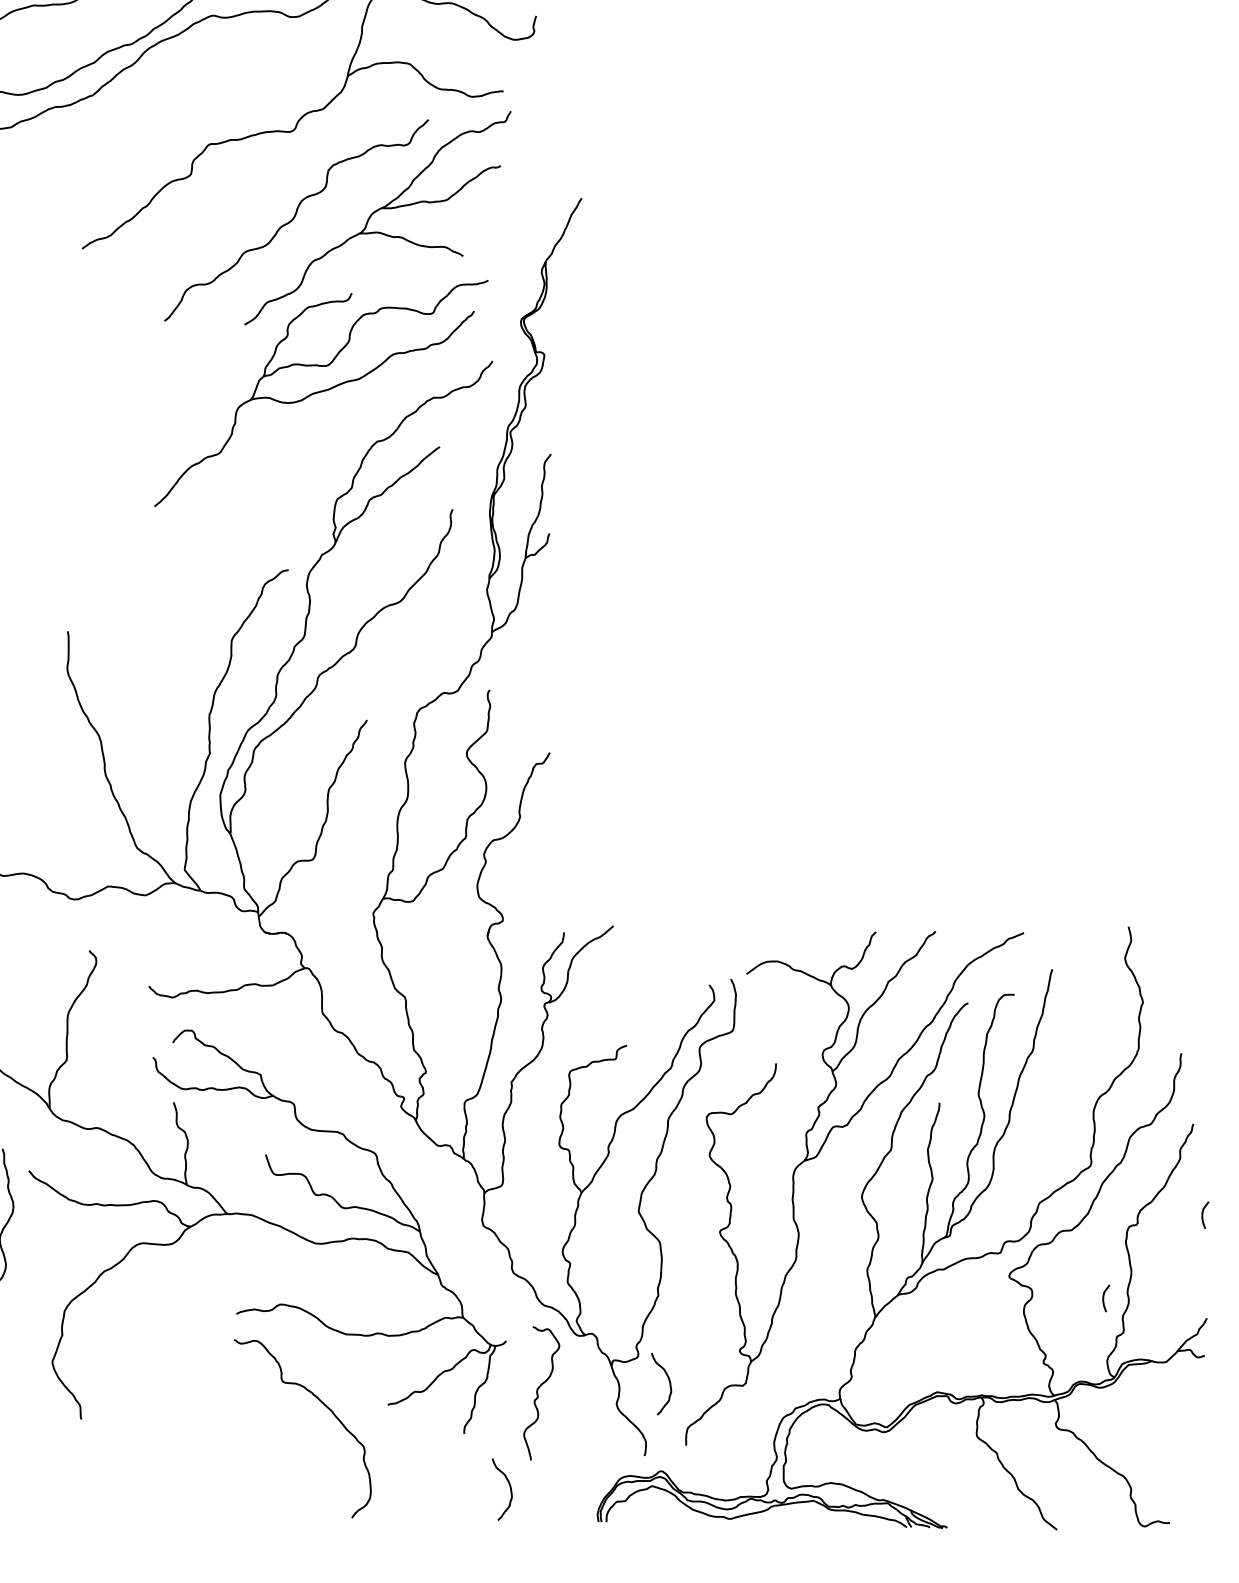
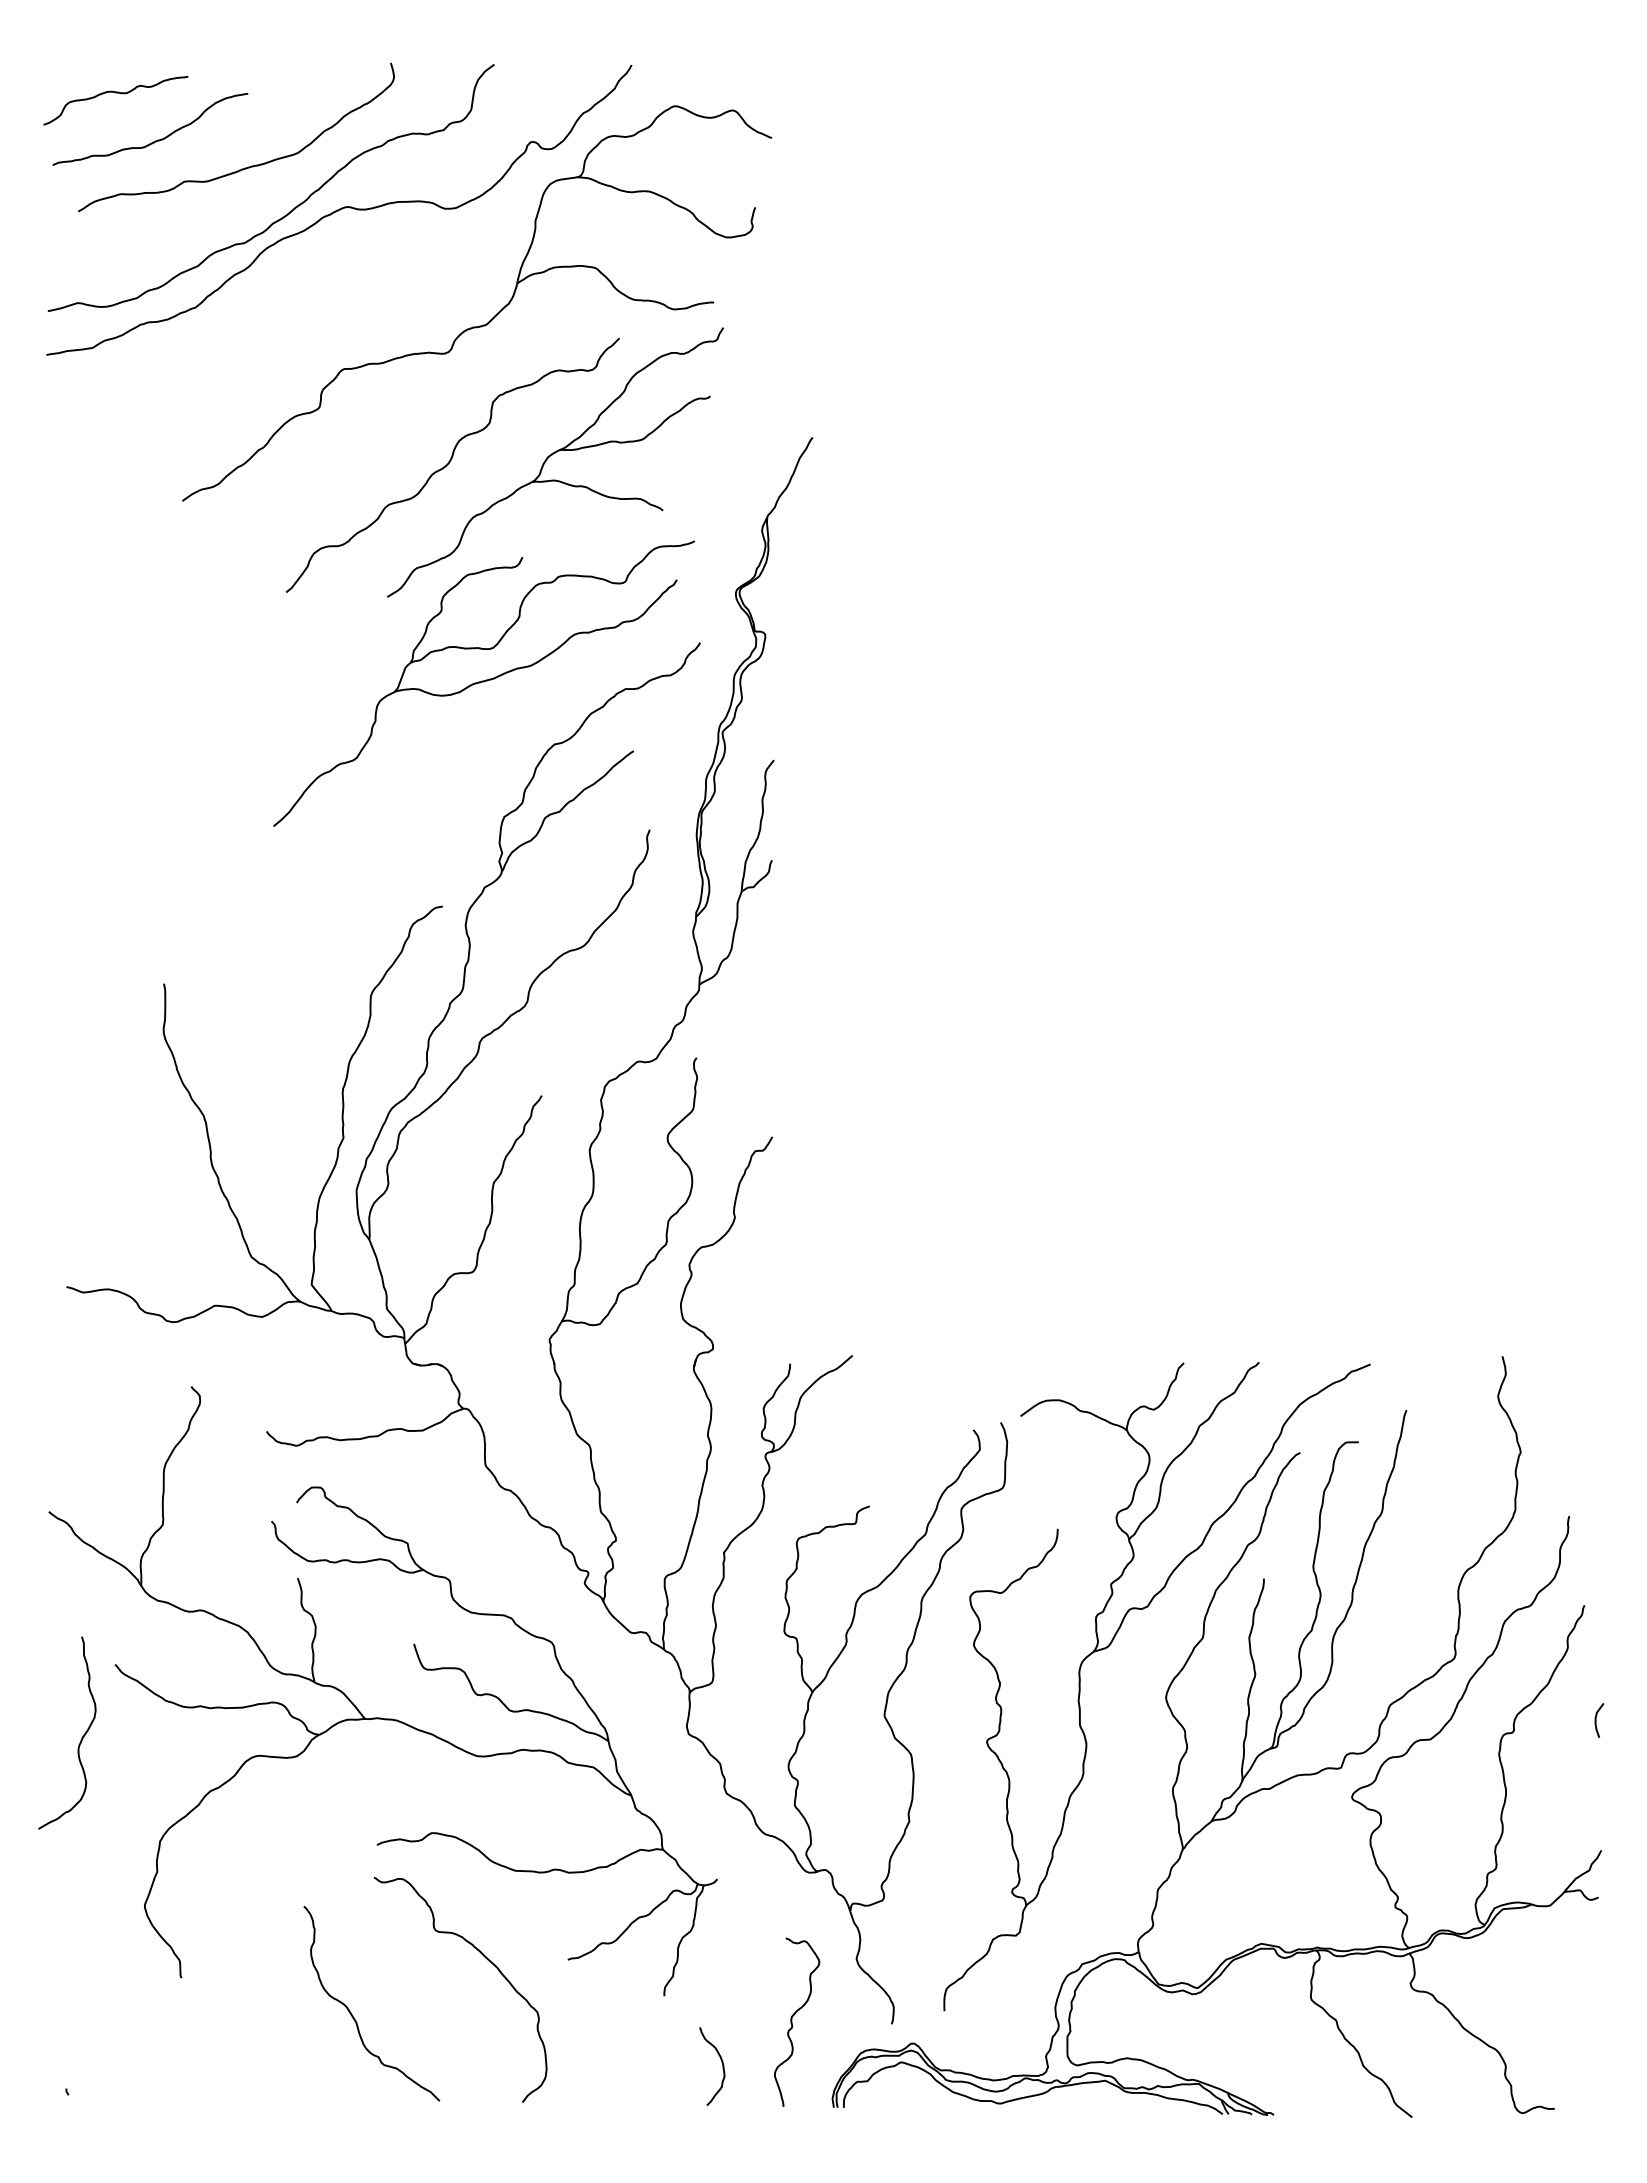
curve: (1103, 1298) -> (1471, 1825), removed
curve: (668, 1381) -> (922, 1930), removed
curve: (538, 1392) -> (792, 2021), moved
curve: (217, 1449) -> (353, 2015), added

